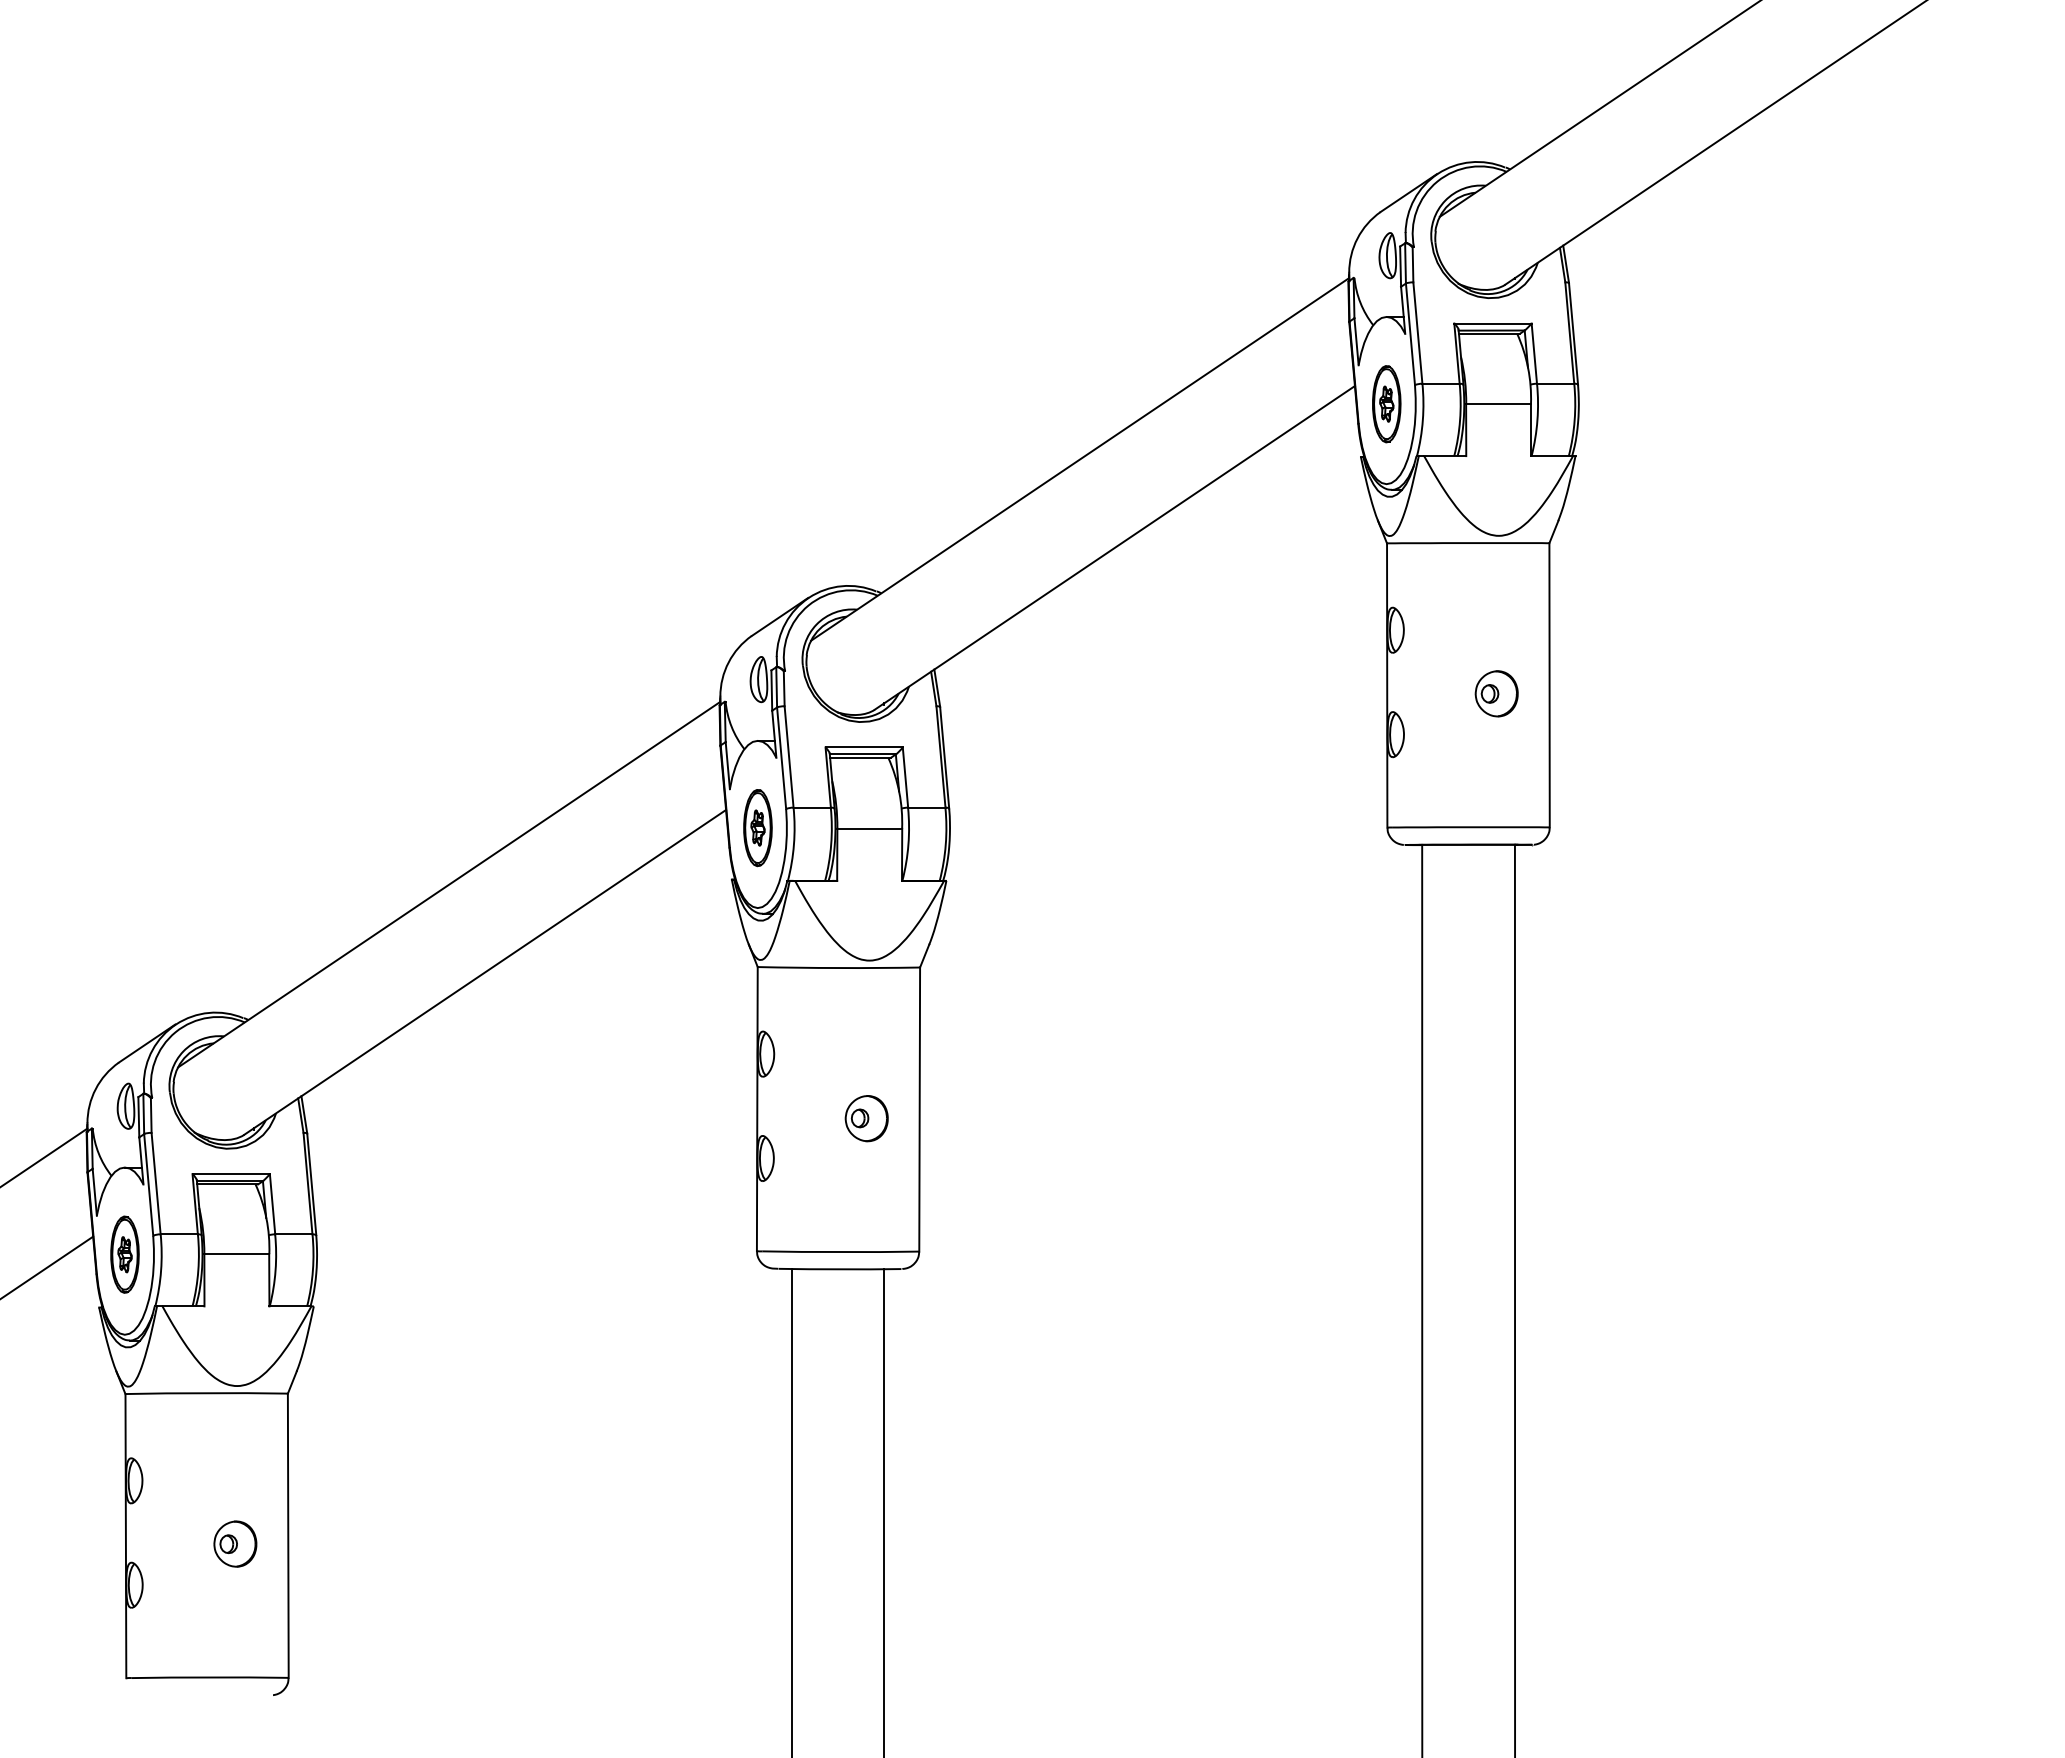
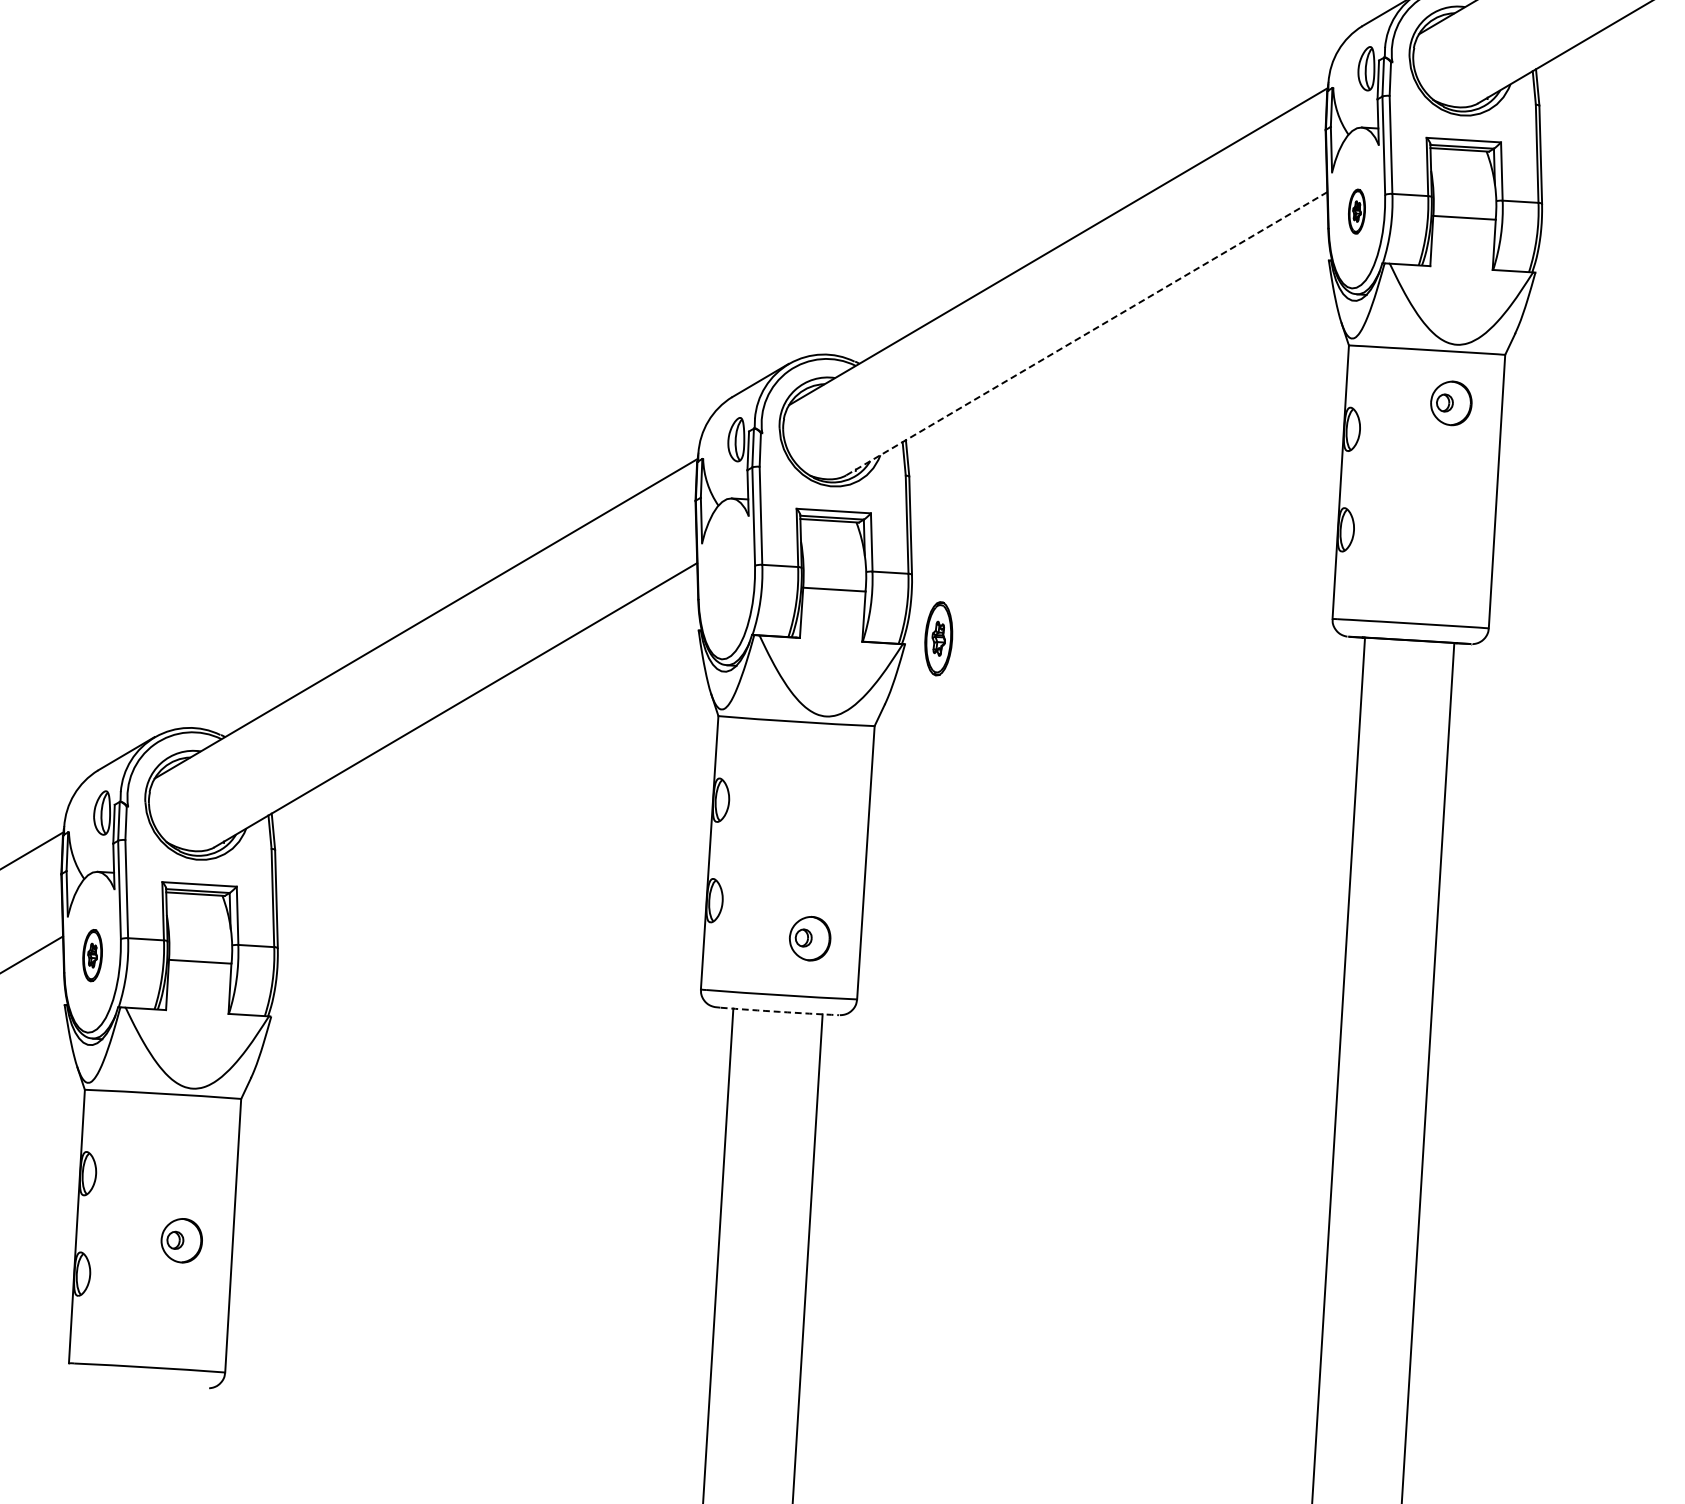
part: (1386, 404) -> (1356, 211), size x0.6
line: (1115, 547) -> (1087, 333), solid -> dashed
part: (1496, 693) -> (1451, 403), moved
part: (757, 828) -> (938, 639), moved
part: (866, 1118) -> (809, 938), moved
part: (124, 1254) -> (92, 955), size x0.7
arc: (840, 1269) -> (780, 1012), solid -> dashed

